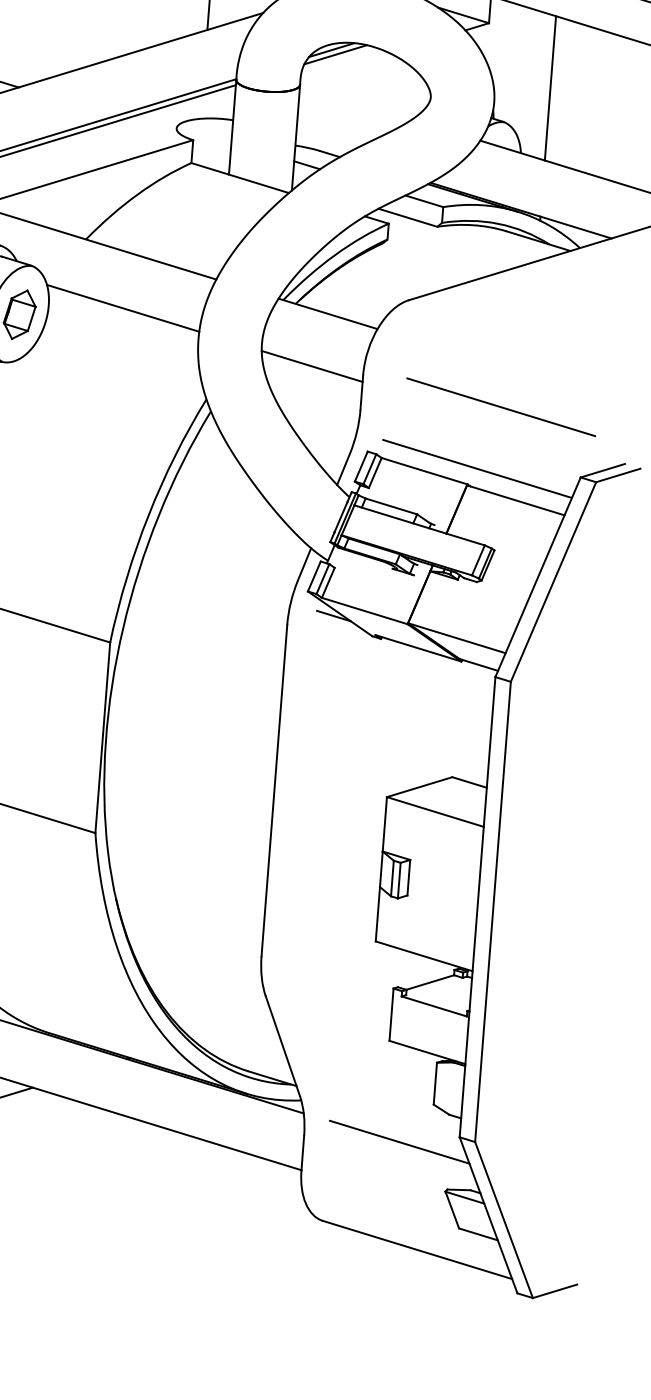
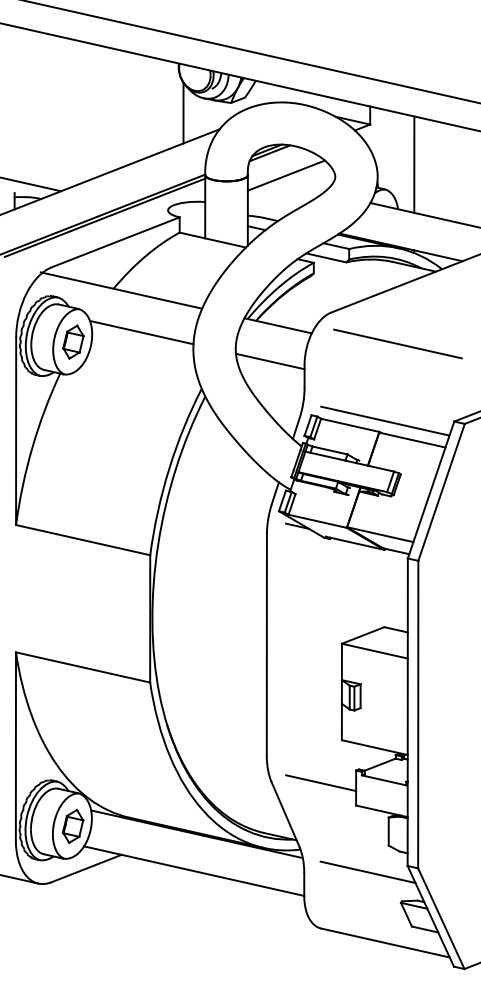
line: (356, 89) -> (285, 175), added
line: (500, 406) -> (397, 343), moved
line: (340, 1003) -> (321, 783), added

